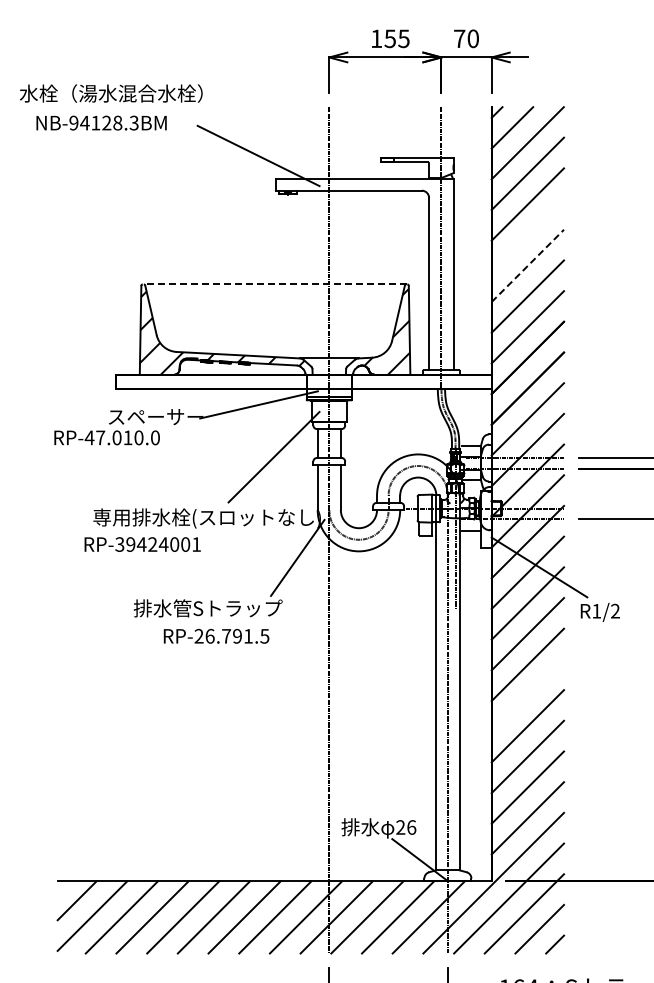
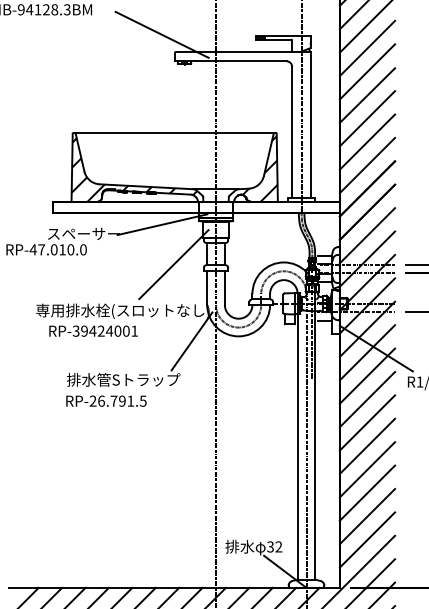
line: (527, 235) -> (367, 95), added
line: (528, 265) -> (367, 118), dashed -> solid
line: (274, 284) -> (174, 132), dashed -> solid
text: (142, 544) -> (93, 331), moved
text: (216, 636) -> (106, 401), moved
line: (527, 695) -> (367, 446), added
text: (406, 827) -> (274, 546), 26 -> 32

